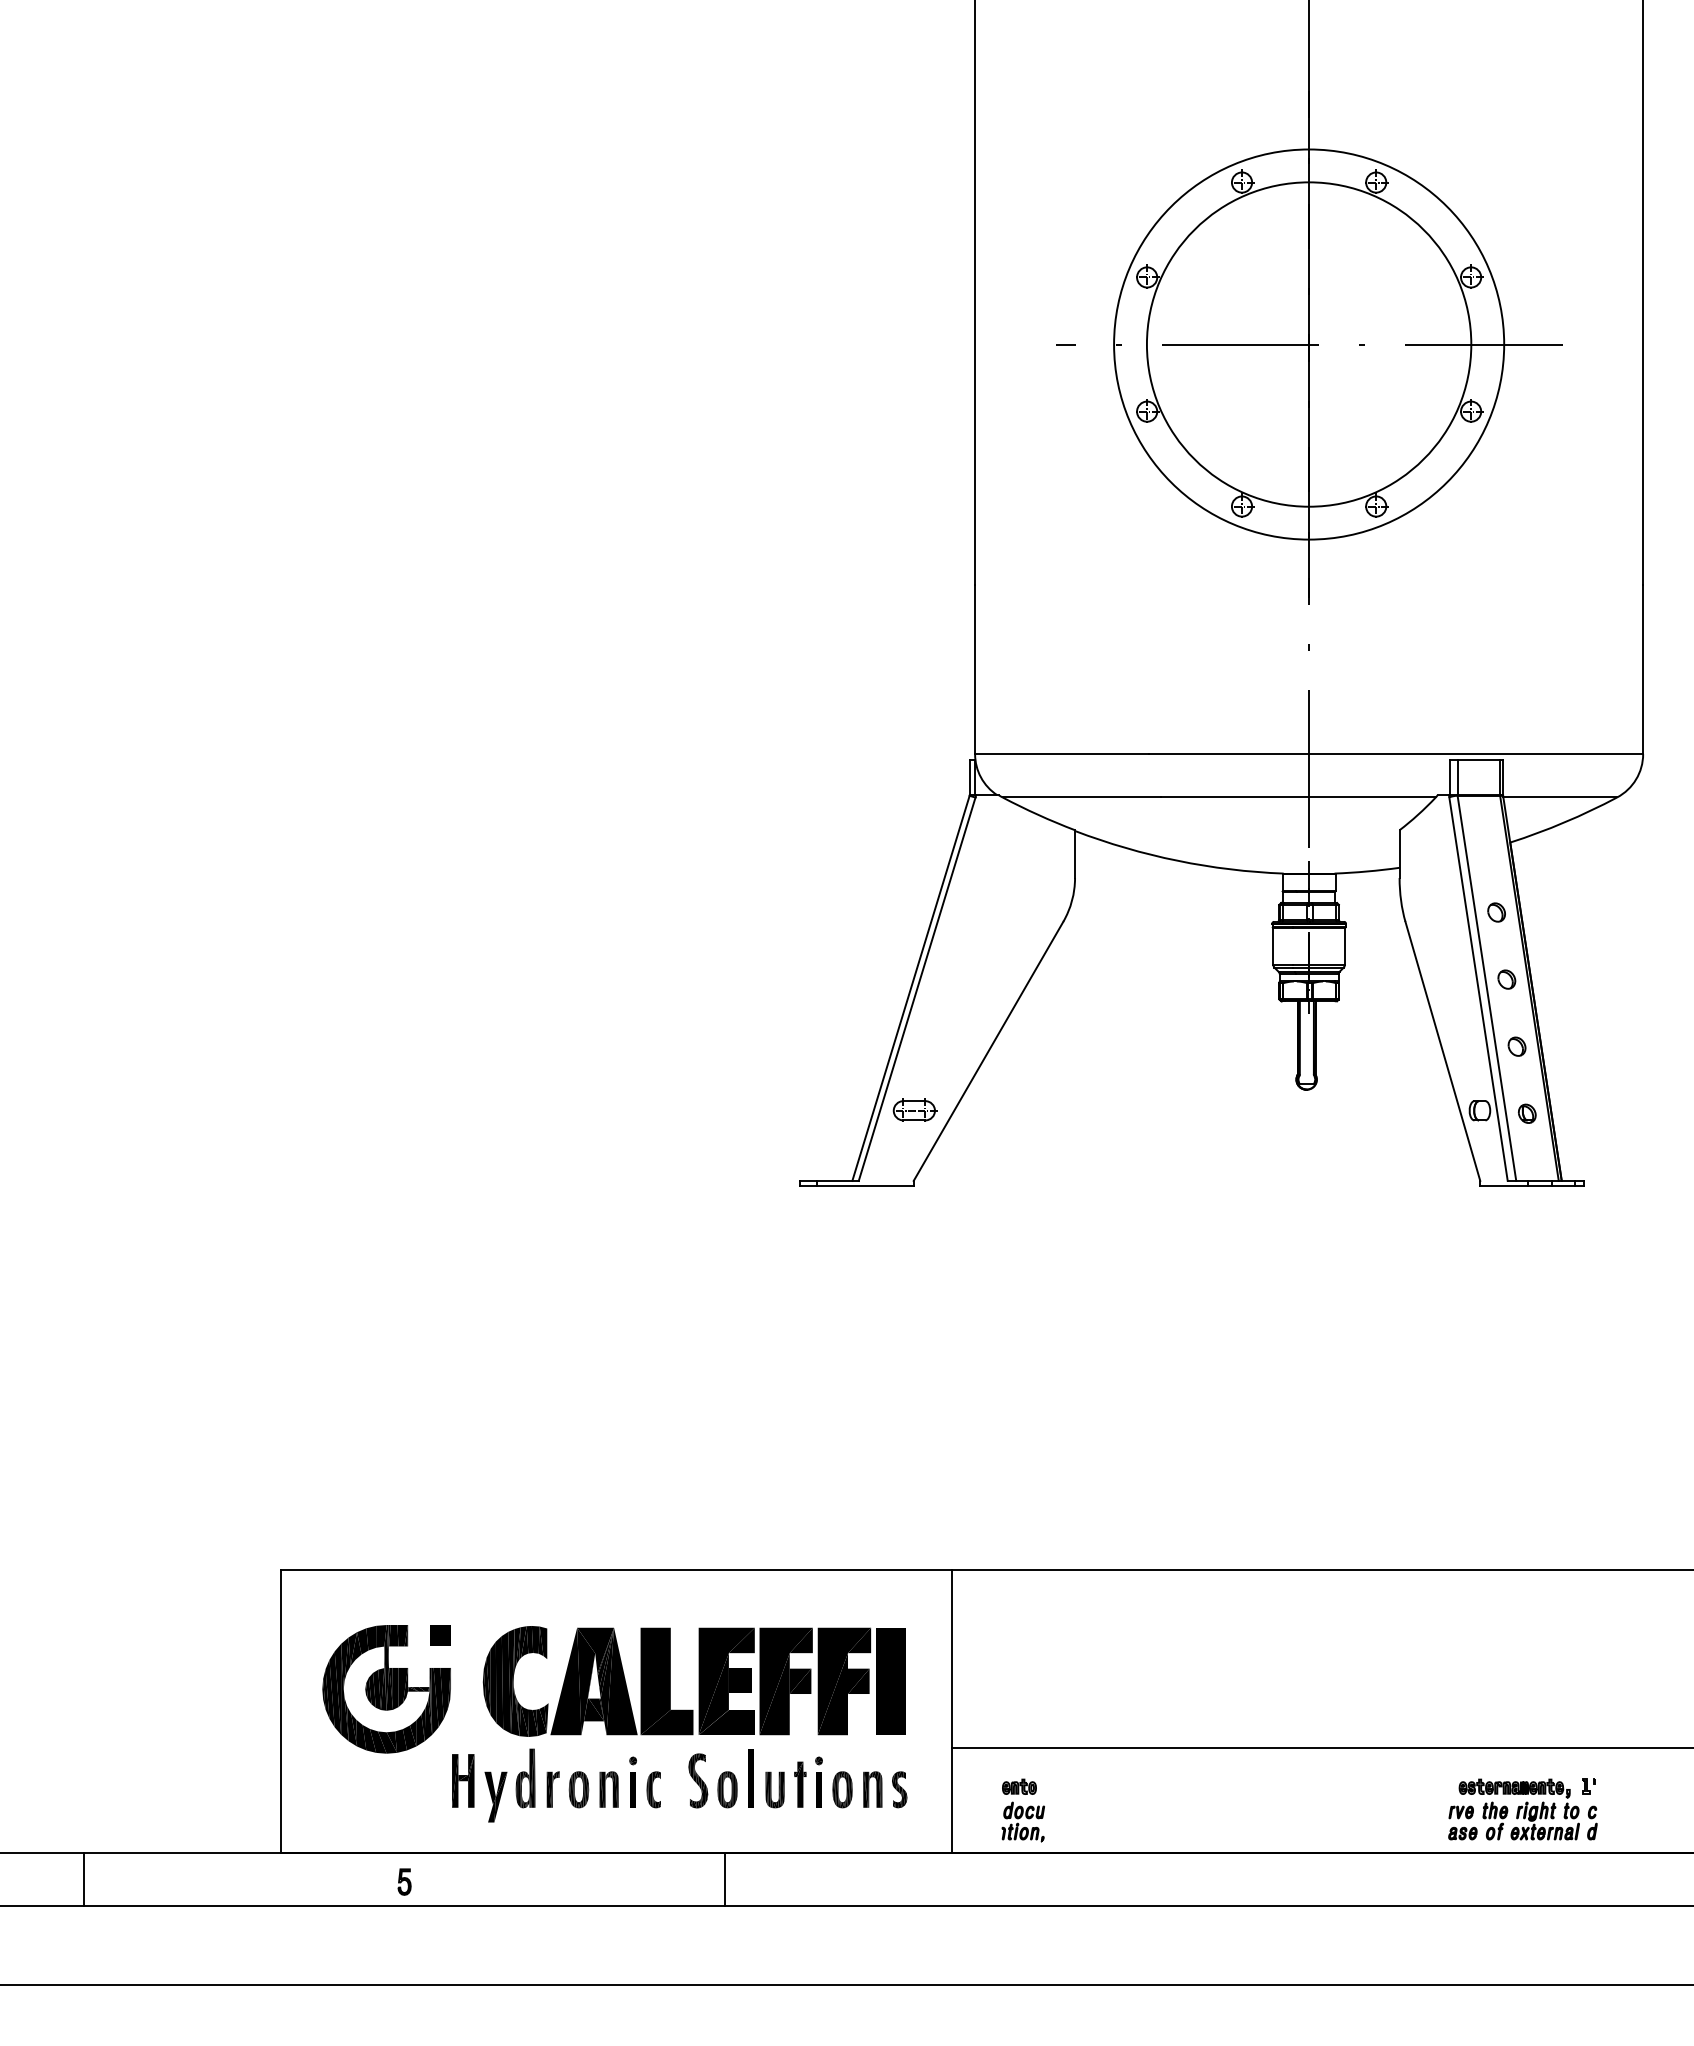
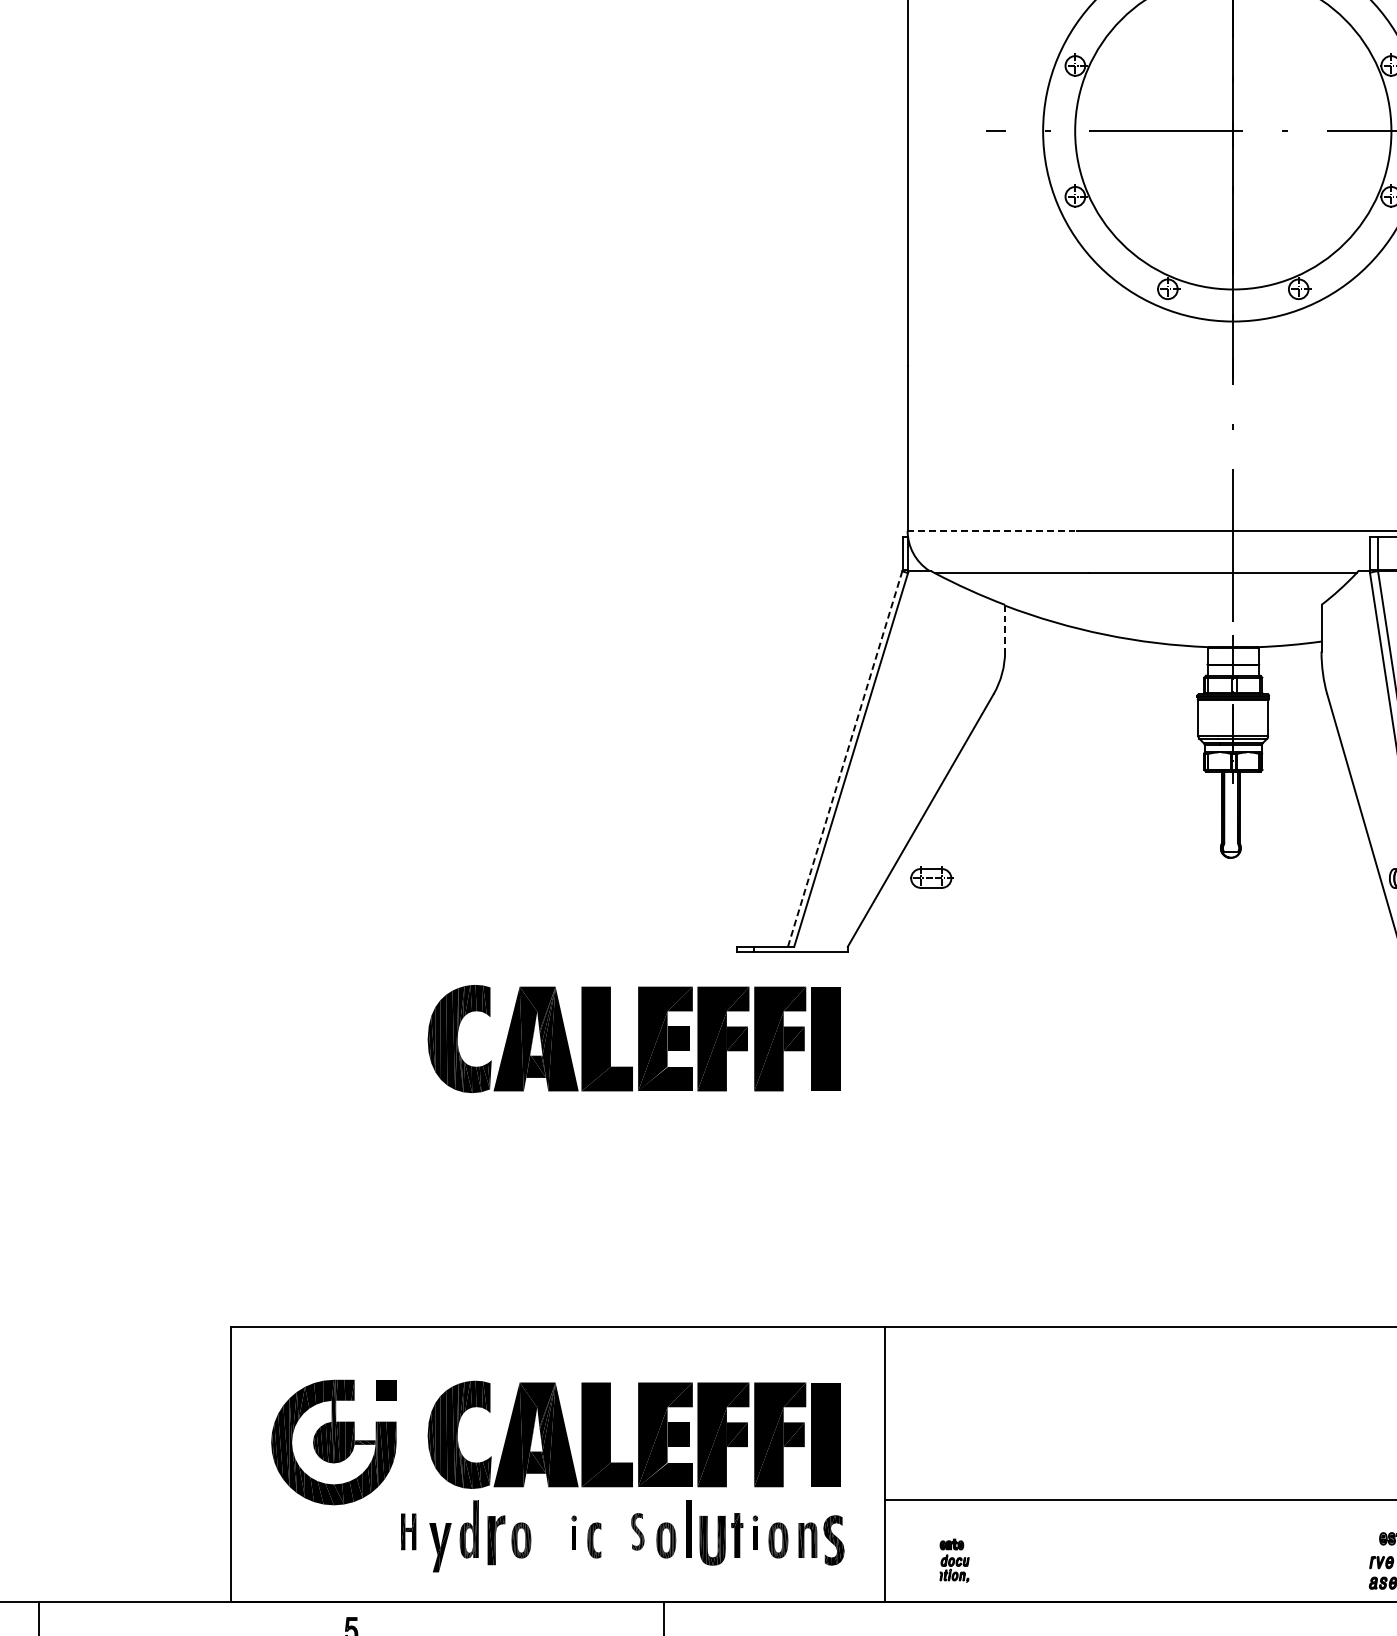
line: (1062, 754) -> (992, 531), solid -> dashed
line: (1075, 854) -> (1005, 628), solid -> dashed
line: (911, 987) -> (845, 758), solid -> dashed
part: (914, 1109) -> (931, 877), moved
part: (693, 1275) -> (633, 1039), added
part: (463, 1780) -> (408, 1531), size x0.7
part: (698, 1780) -> (637, 1531), size x0.7
part: (632, 1781) -> (573, 1532), size x0.7
part: (818, 1781) -> (754, 1532), size x0.7
part: (552, 1789) -> (495, 1540), size x1.4
part: (608, 1789) -> (550, 1540), removed
part: (774, 1789) -> (712, 1540), size x1.4
part: (899, 1789) -> (833, 1540), size x1.4
part: (1022, 1810) -> (953, 1560), size x0.7

